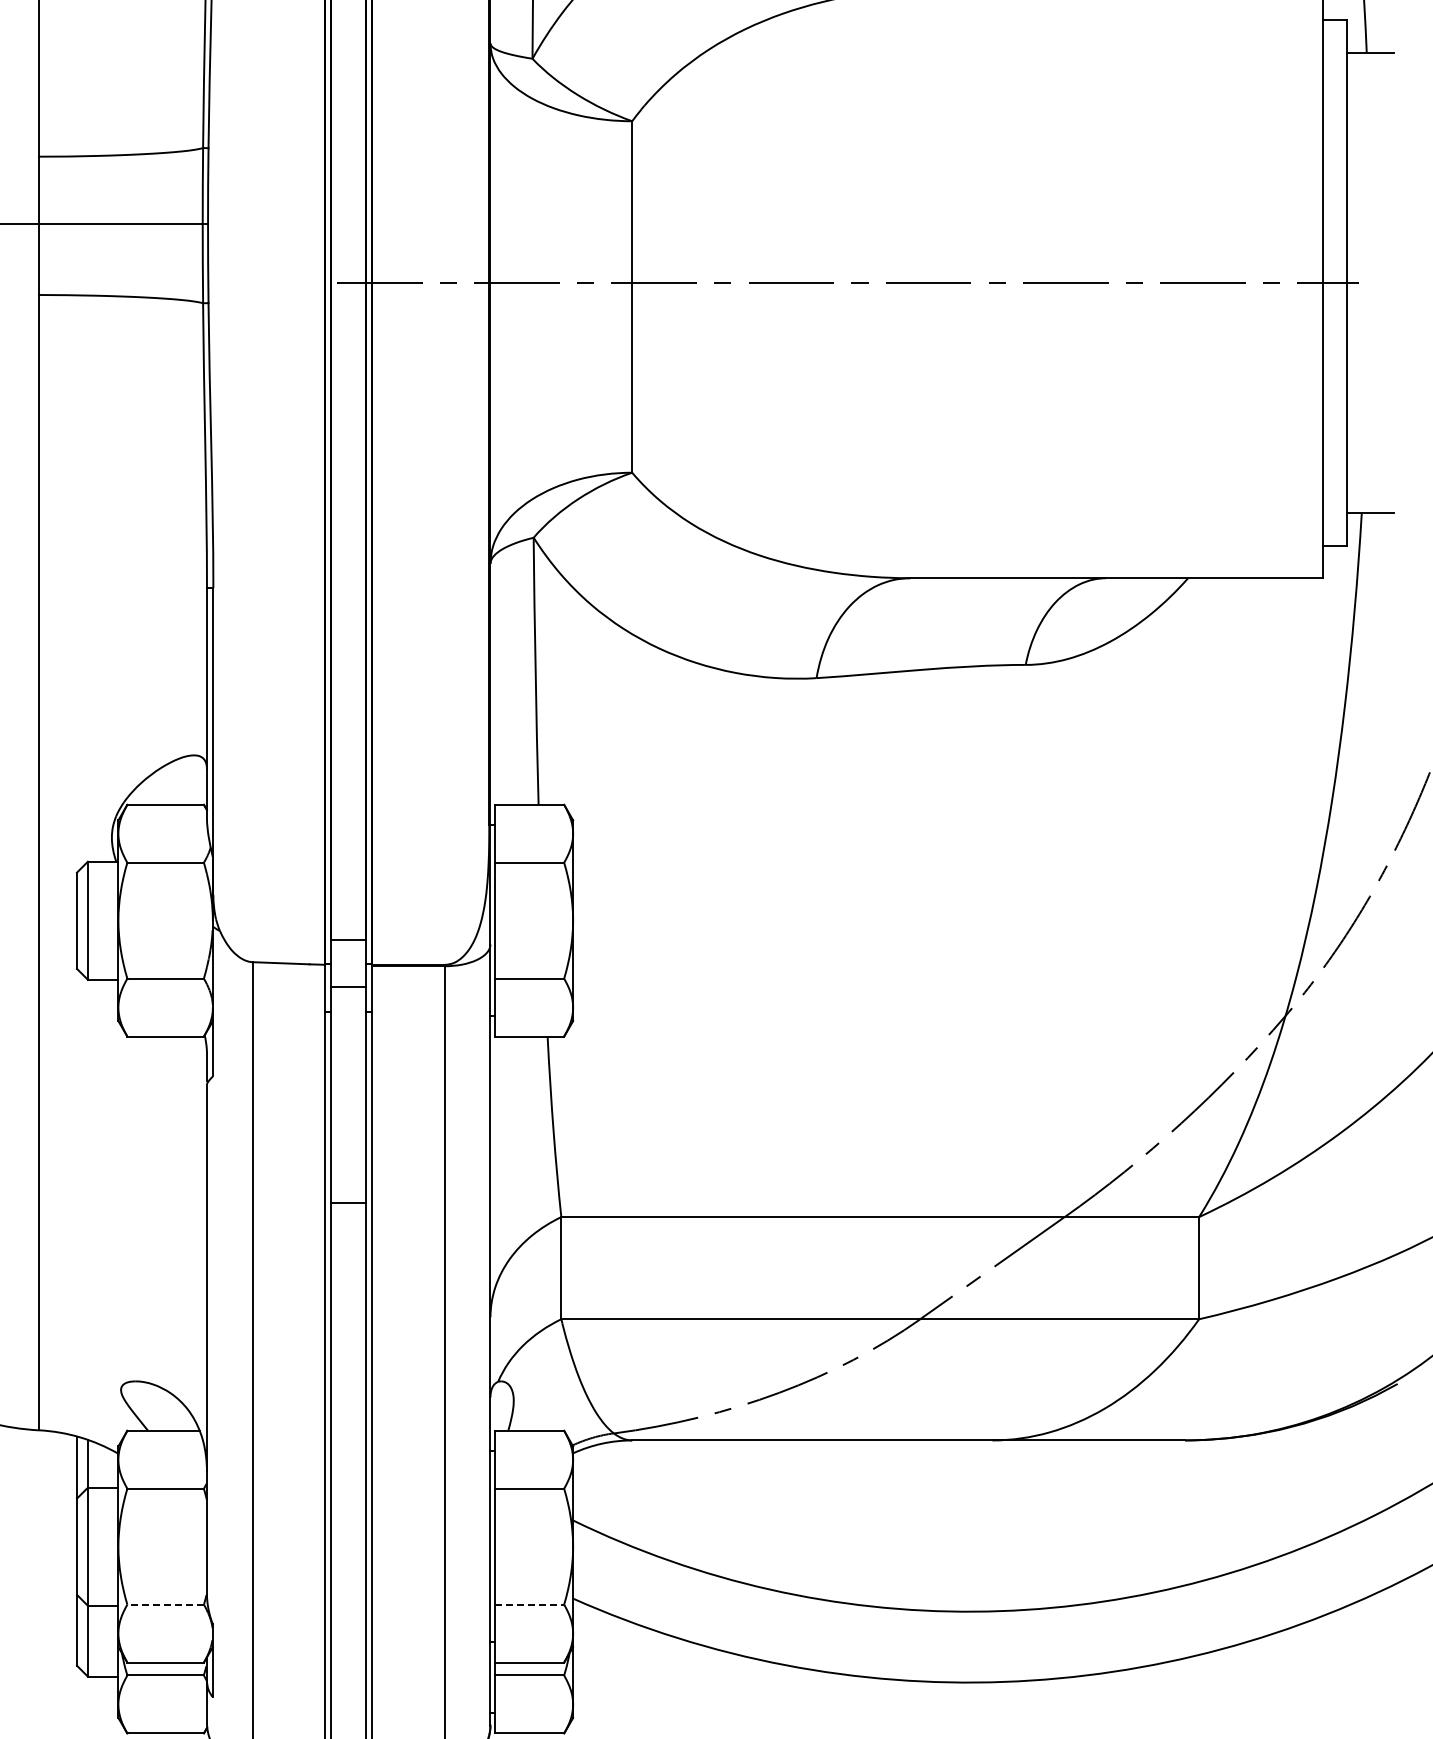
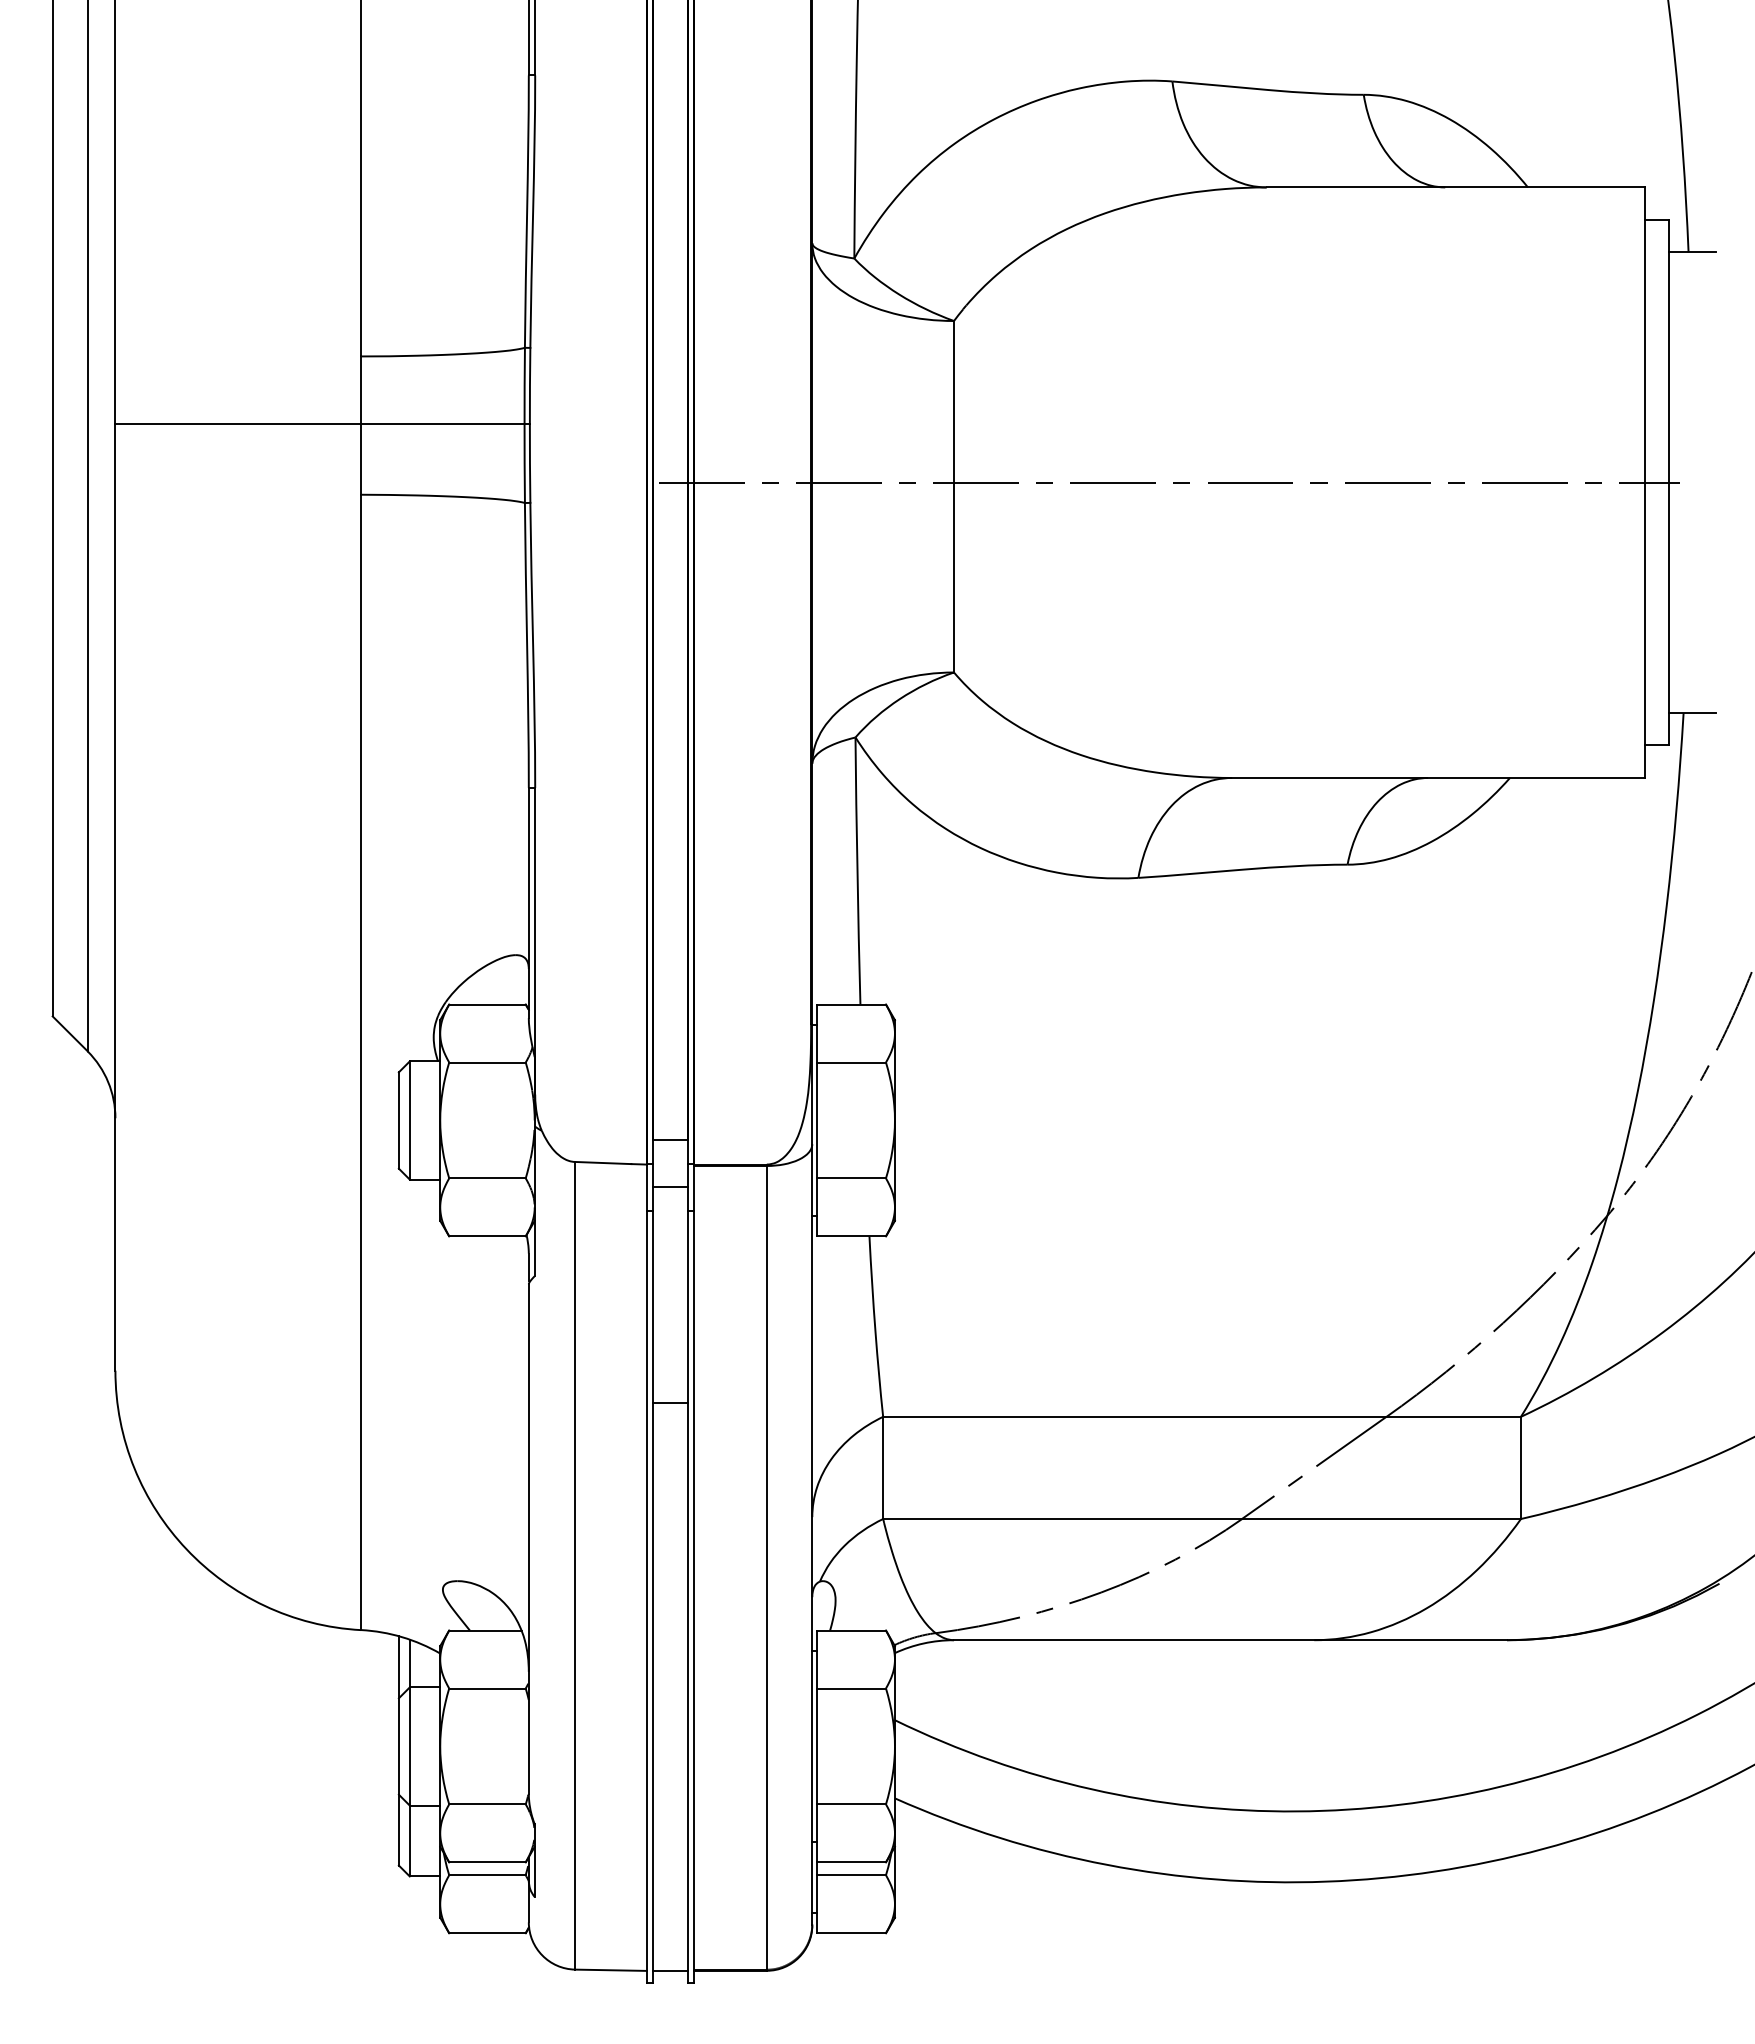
line: (164, 1604) -> (486, 1804), dashed -> solid
line: (530, 1604) -> (852, 1804), dashed -> solid

